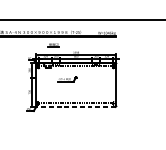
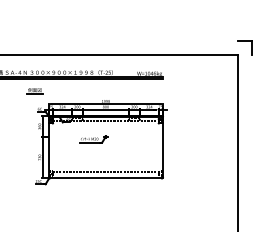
part: (53, 45) -> (34, 91), moved
line: (75, 106) -> (105, 178), dashed -> solid

